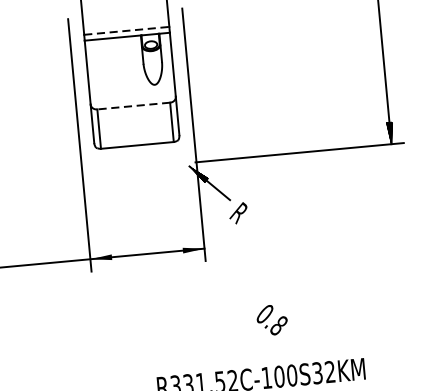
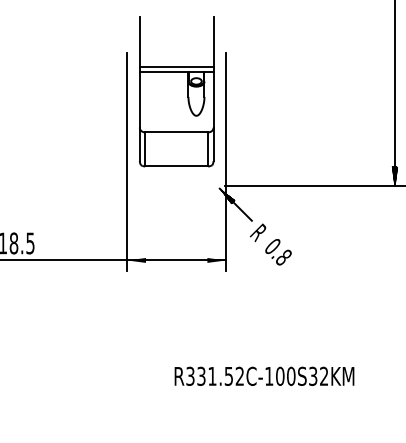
line: (126, 31) -> (176, 67), dashed -> solid
line: (133, 106) -> (176, 132), dashed -> solid
text: (272, 320) -> (278, 252), moved

